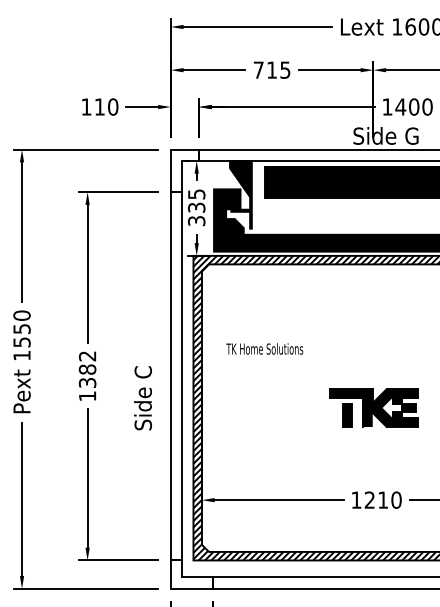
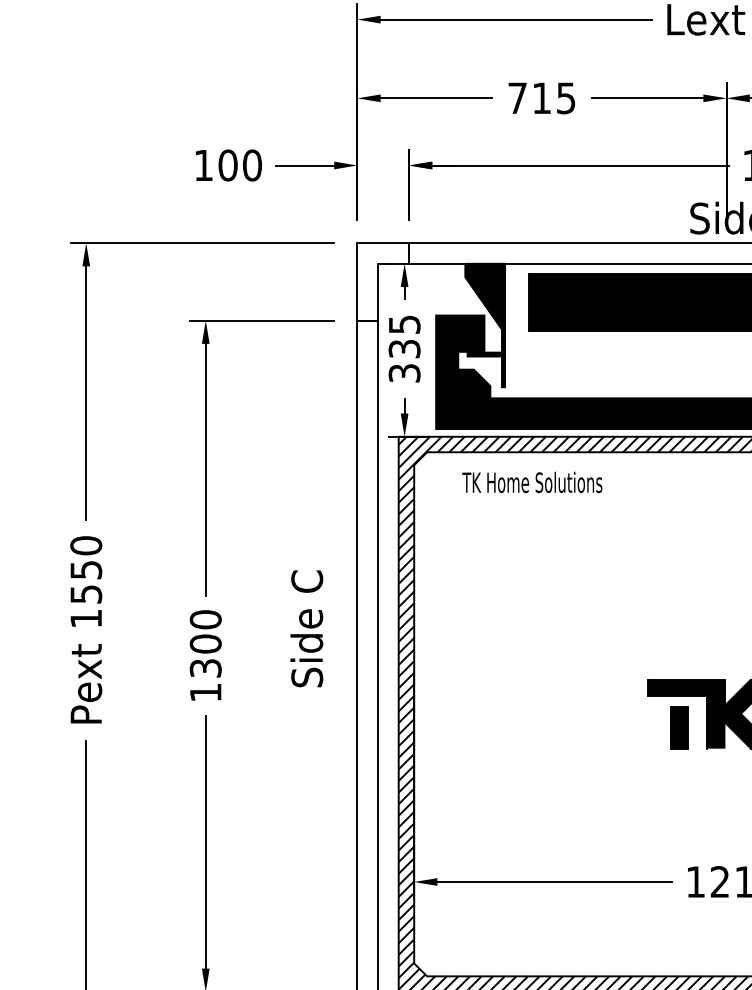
text: (99, 106) -> (227, 164), 110 -> 100
text: (264, 348) -> (531, 481), moved
text: (87, 362) -> (205, 631), 1382 -> 1300
text: (142, 398) -> (305, 629), moved

